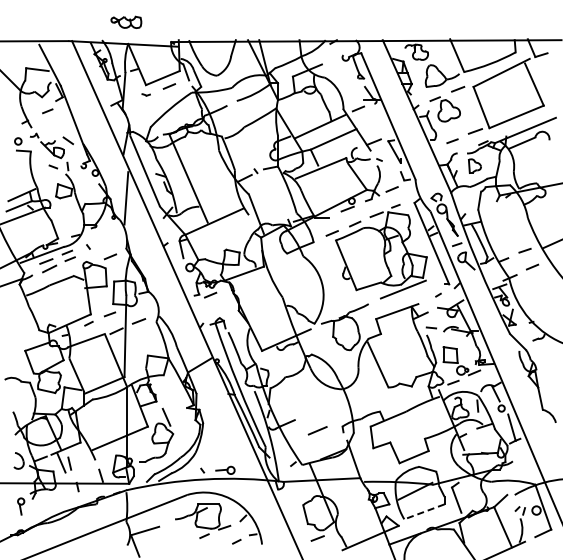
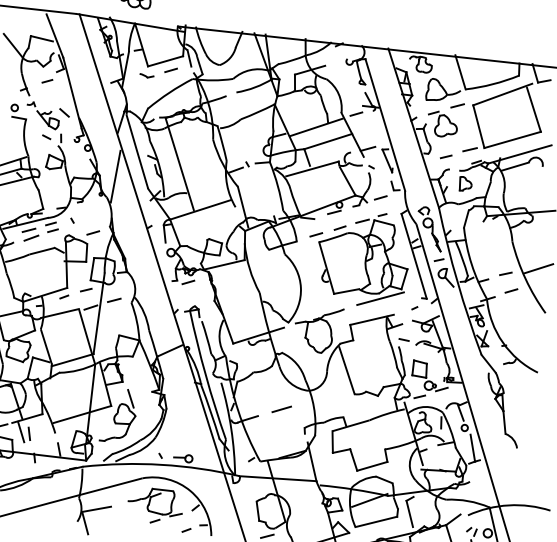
part: (145, 94) -> (146, 75), size x1.67
line: (317, 430) -> (281, 409), moved
line: (423, 512) -> (375, 522), dashed -> solid

